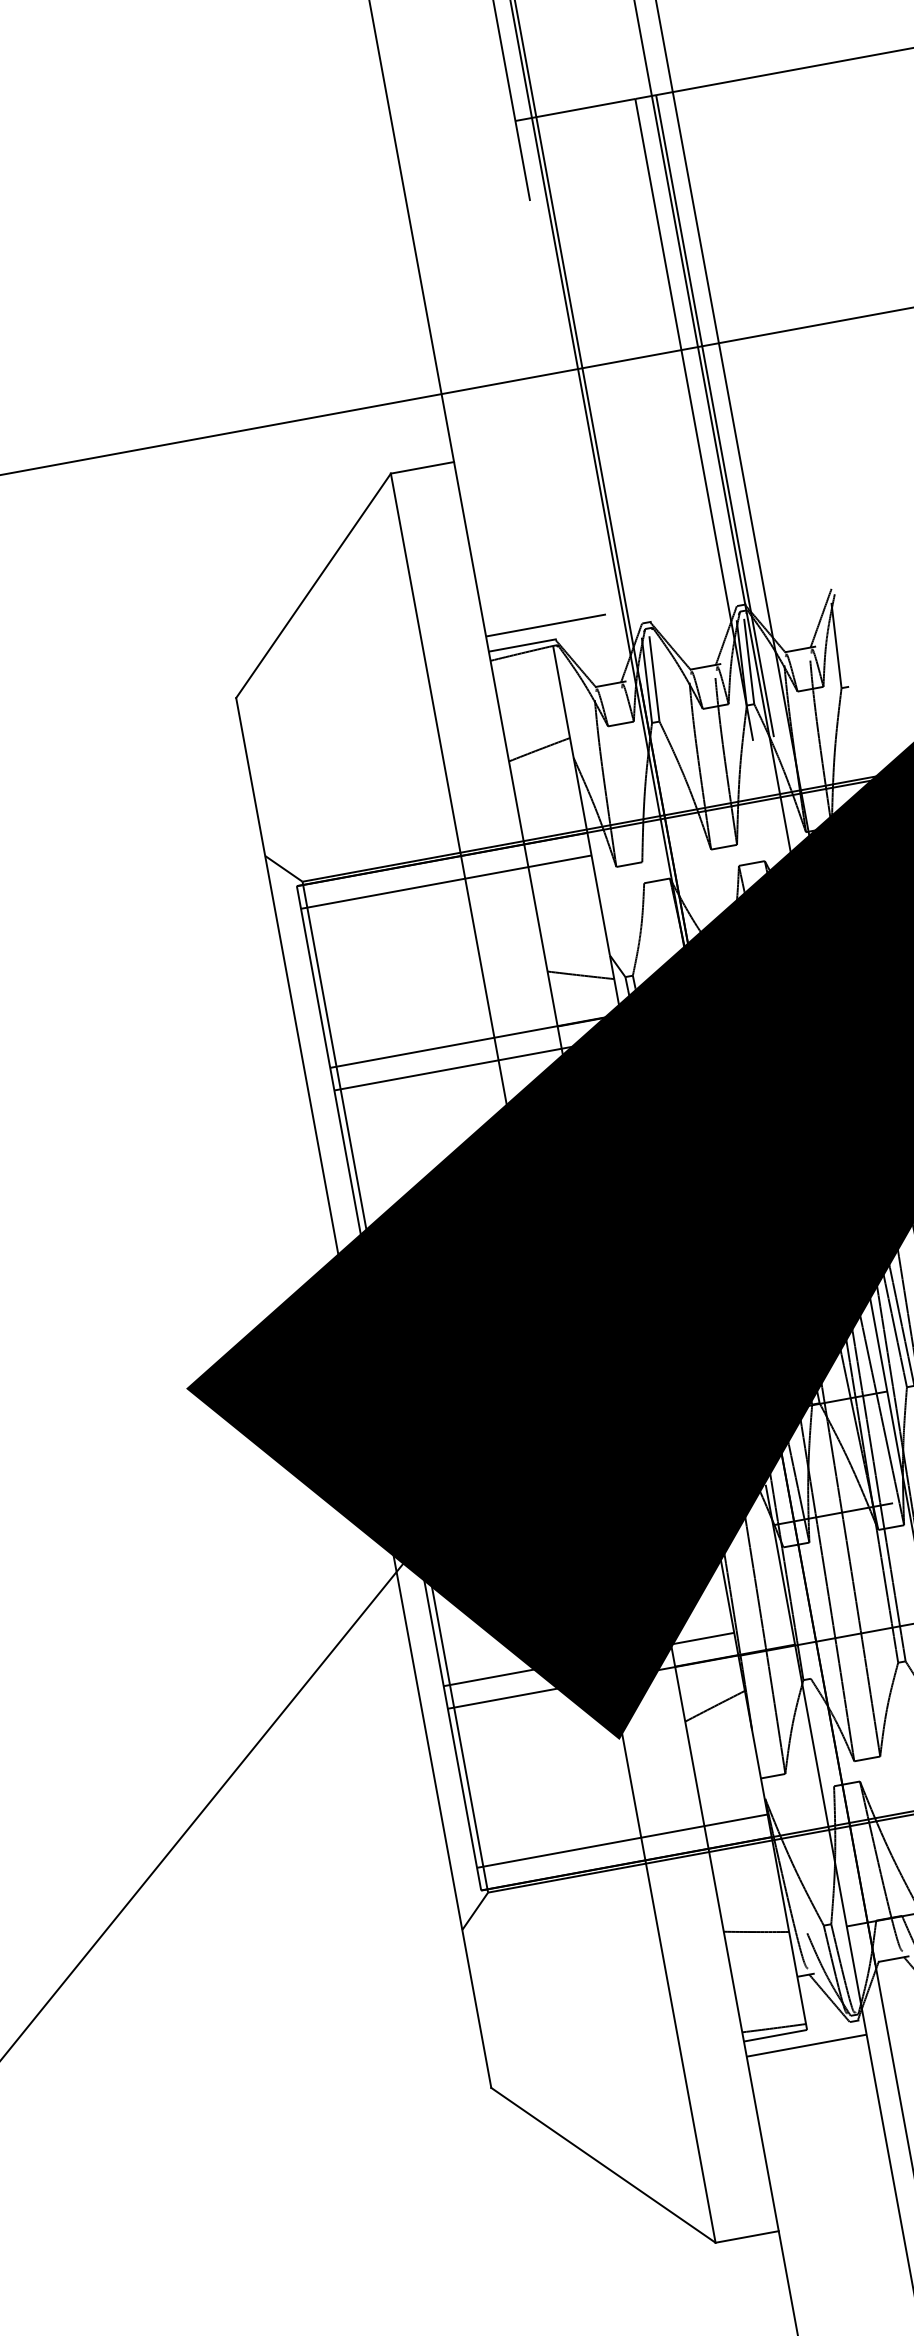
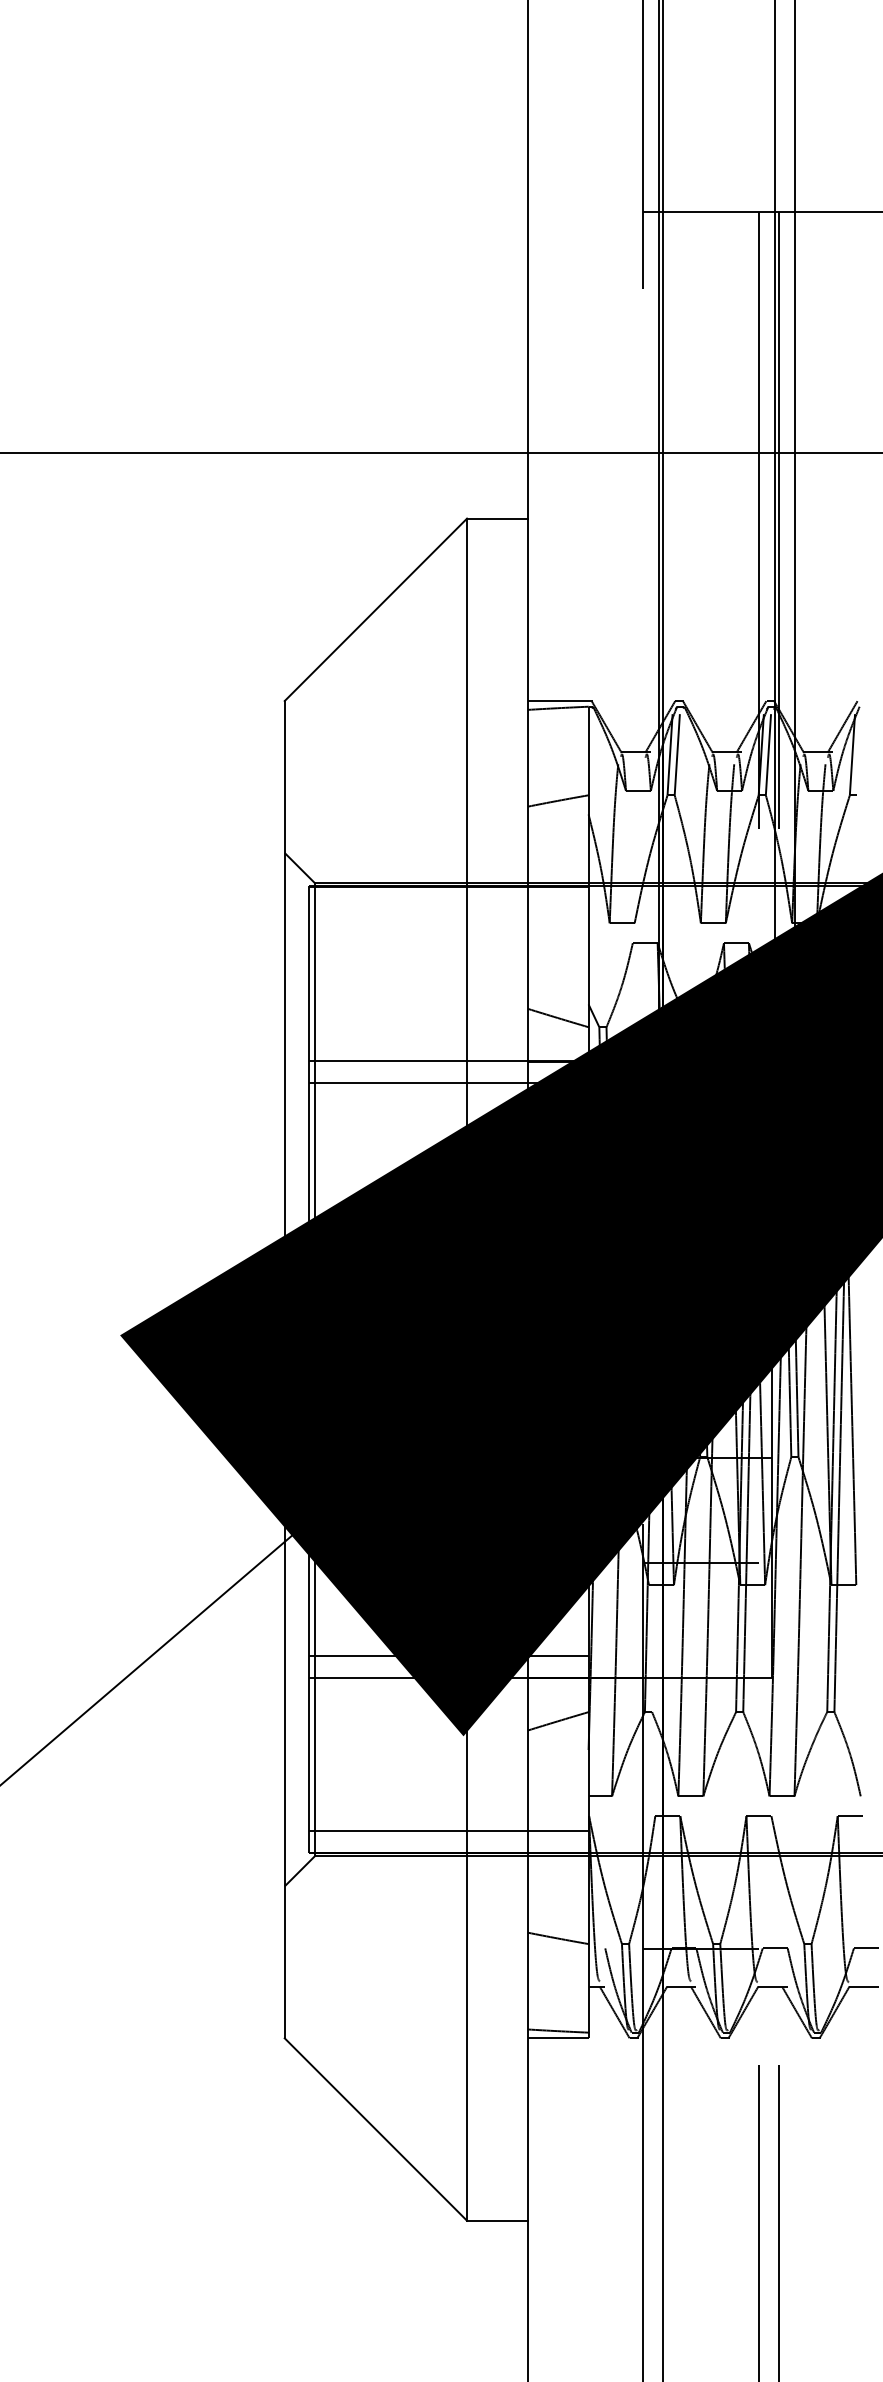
line: (546, 625) -> (585, 686), removed
line: (445, 882) -> (448, 908), removed
line: (806, 2045) -> (585, 2052), removed

